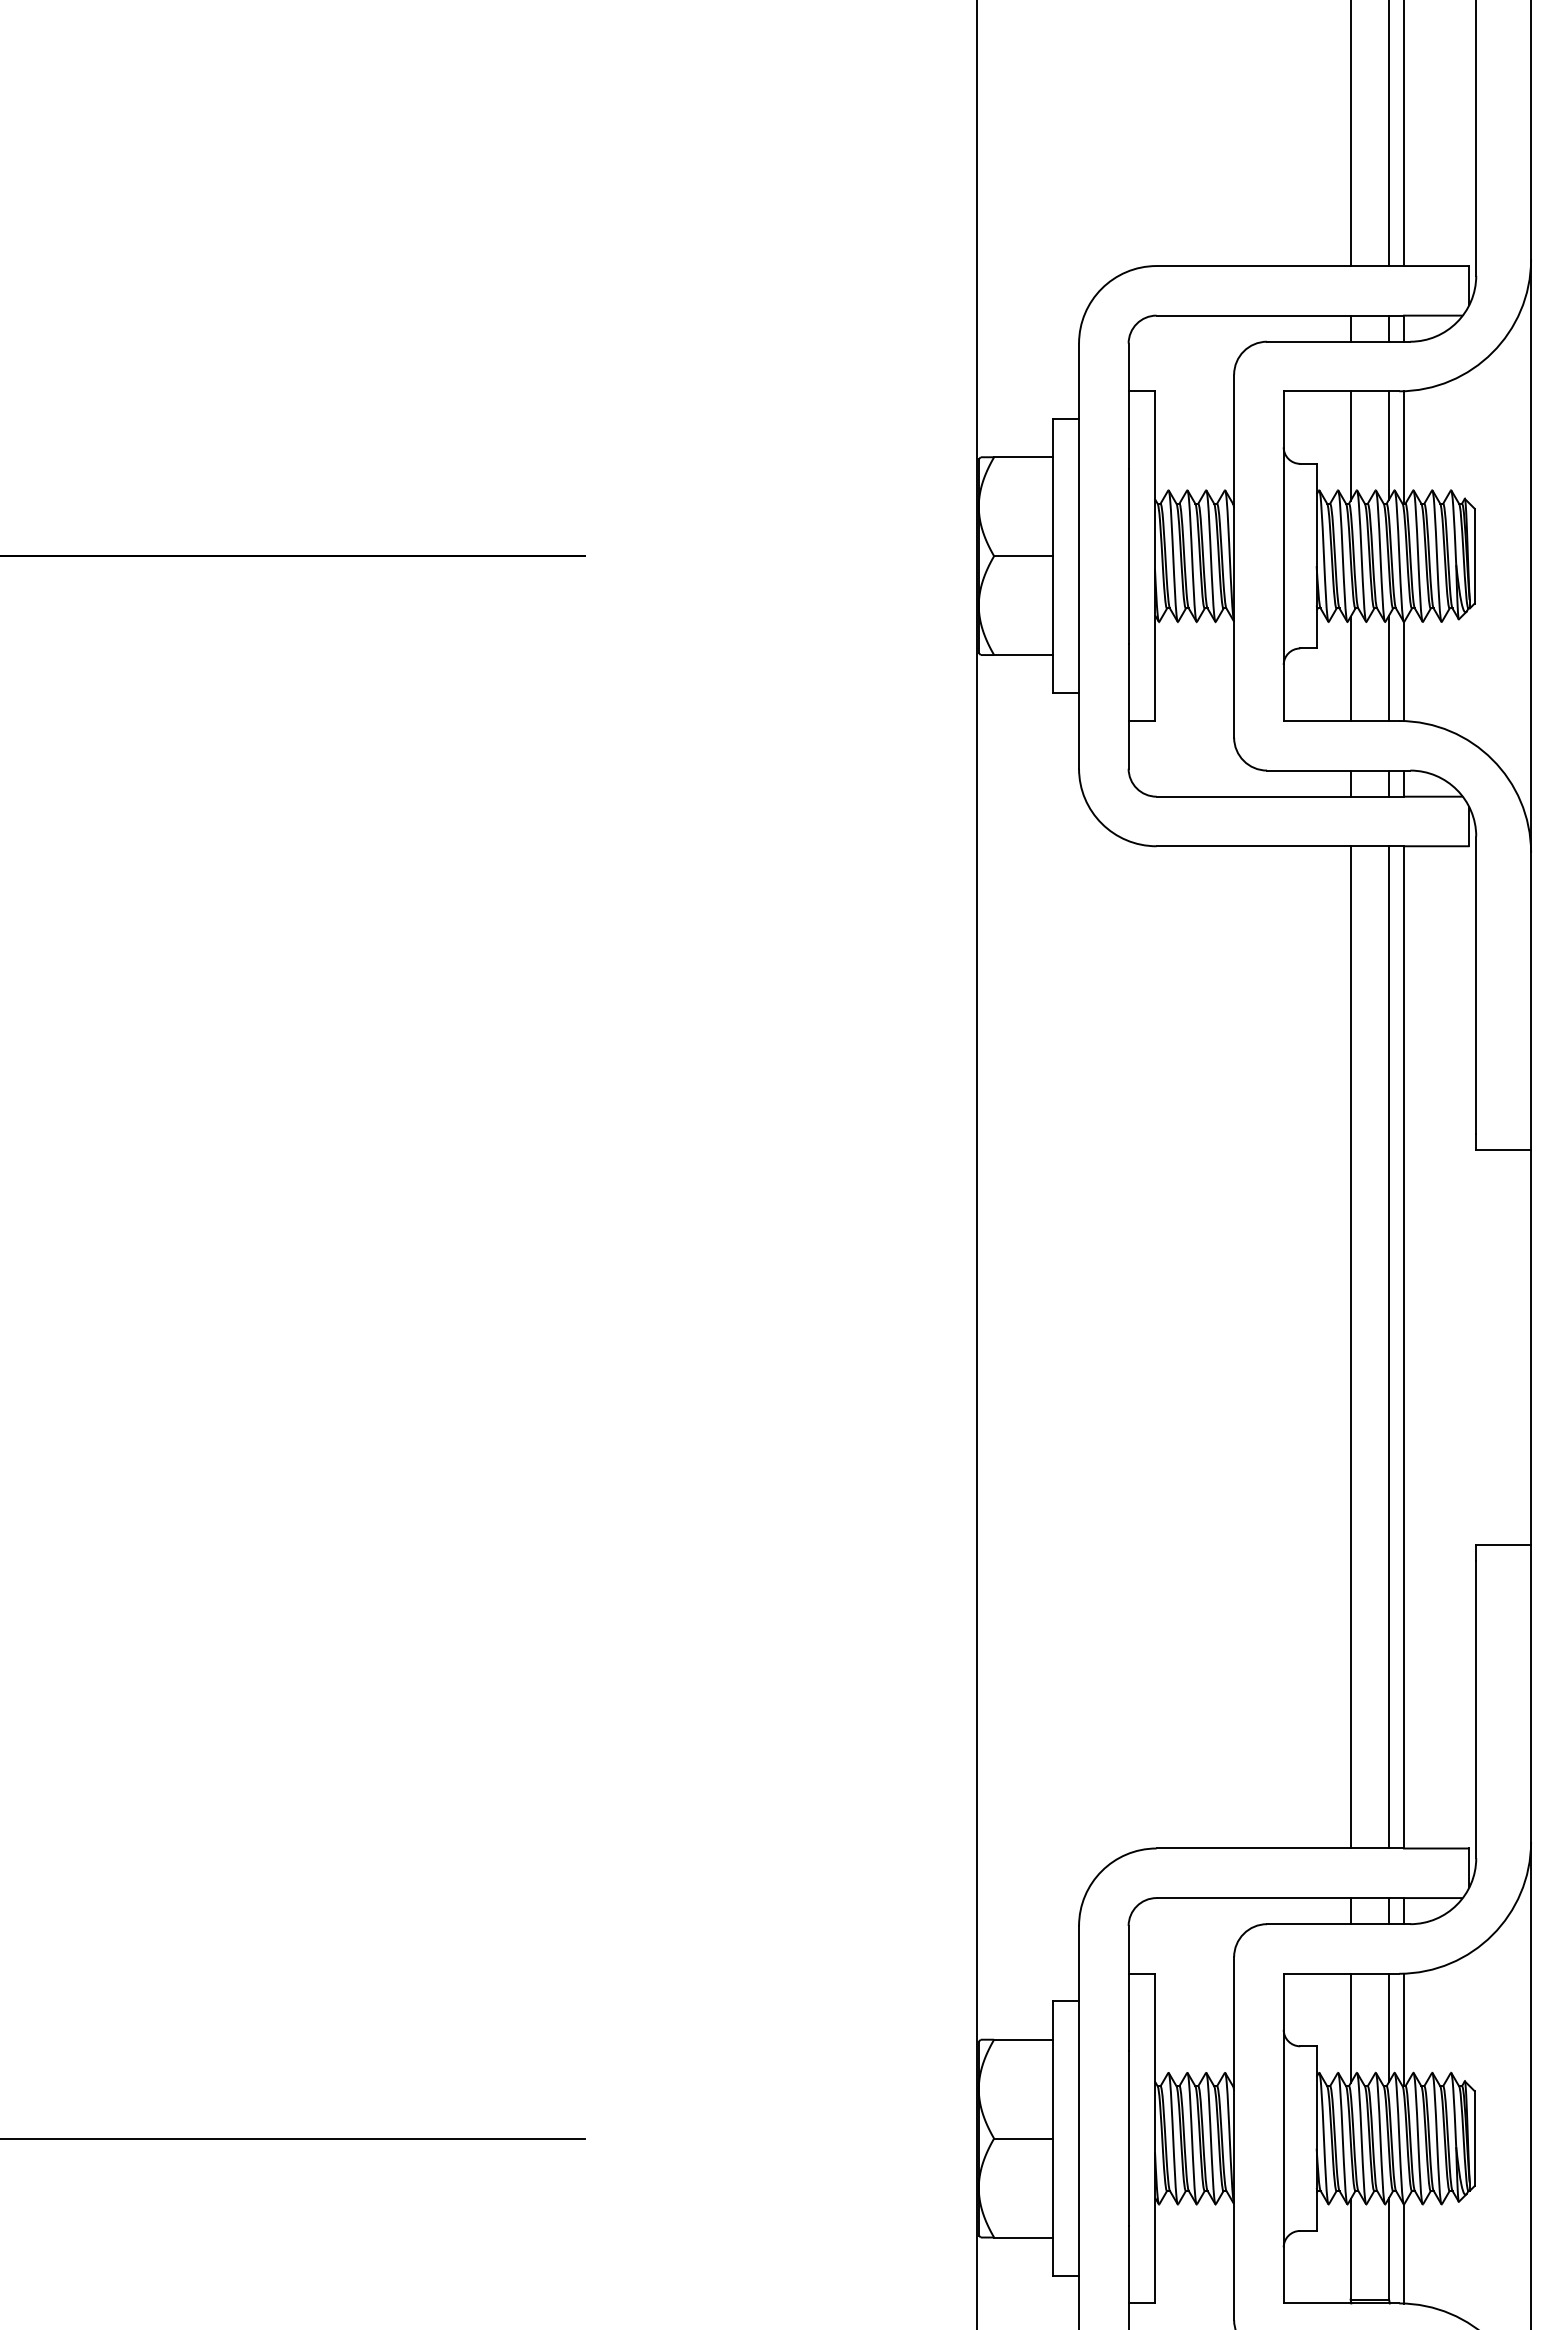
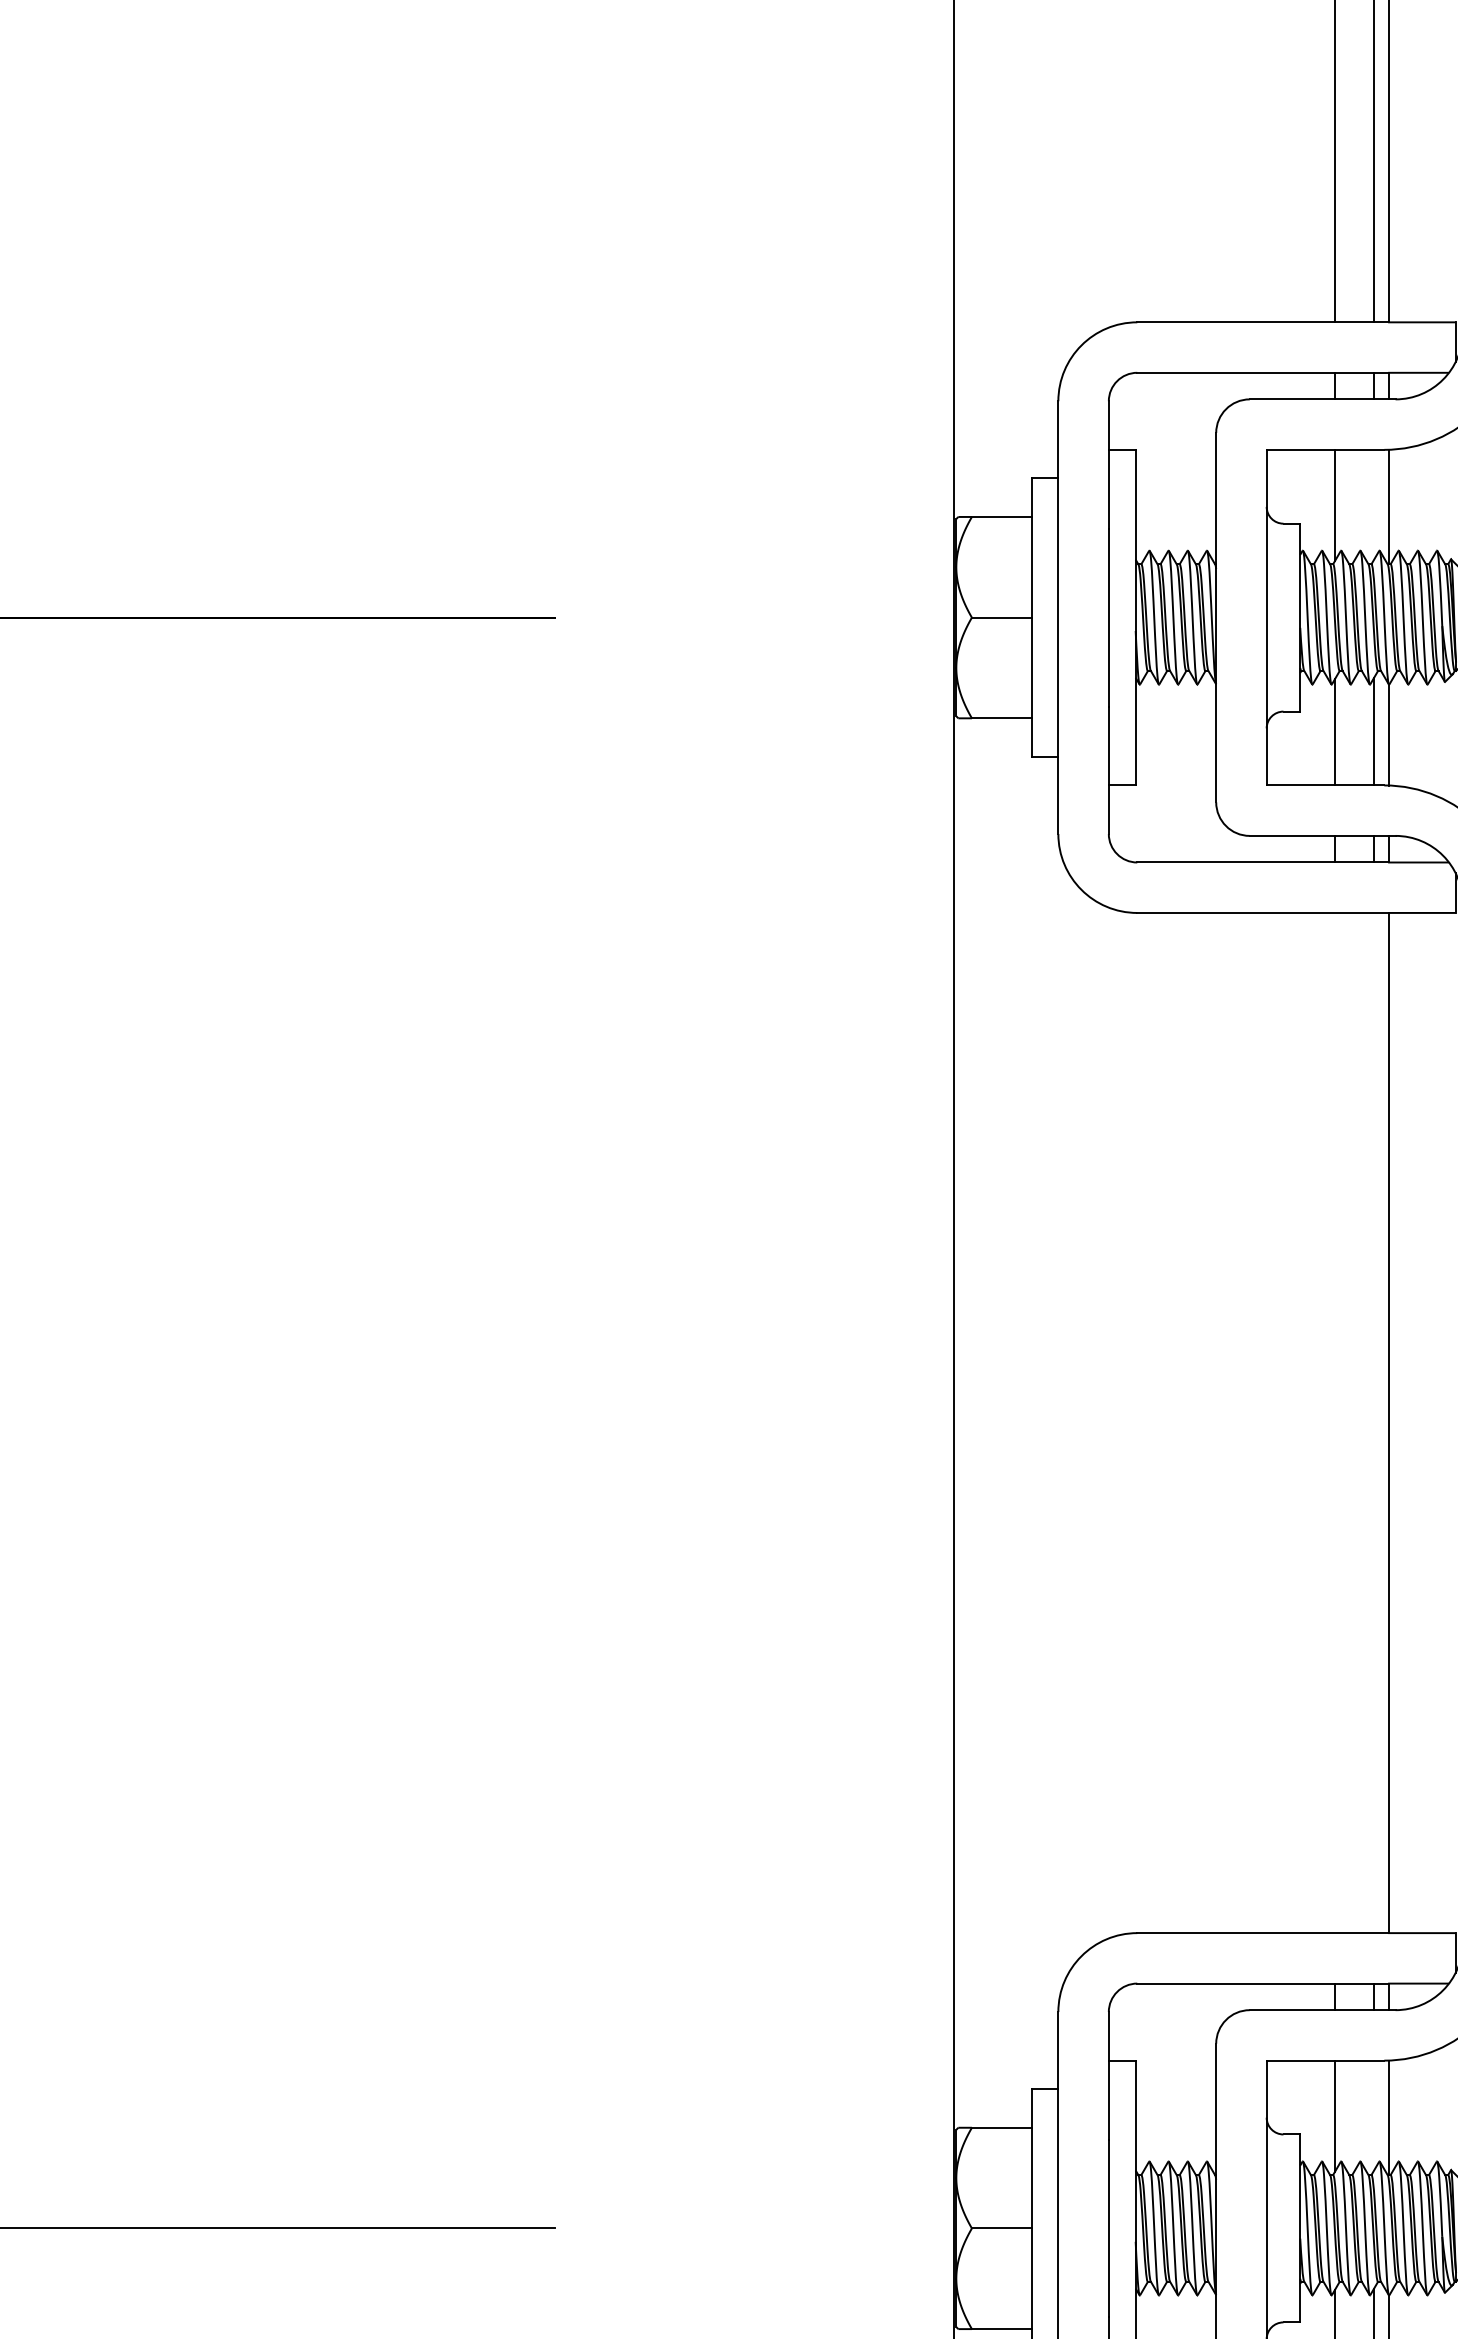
line: (1389, 445) -> (1374, 505), removed
line: (1350, 1347) -> (1334, 1423), removed
line: (1389, 1347) -> (1374, 1423), removed
line: (1389, 2027) -> (1374, 2115), removed

